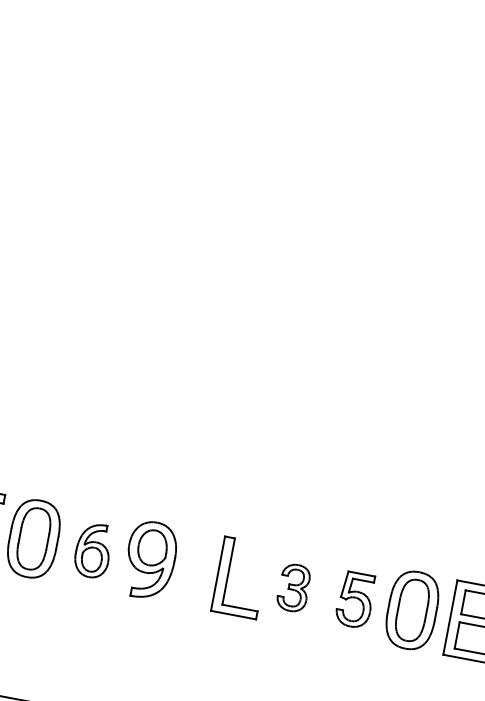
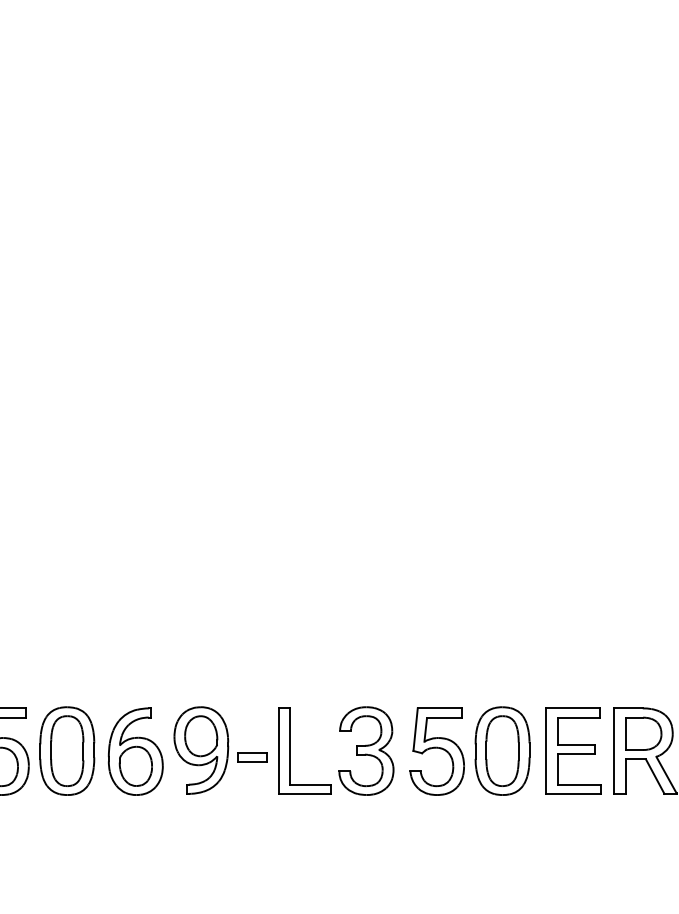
part: (93, 550) -> (135, 751), size x1.43
part: (193, 574) -> (252, 757), added
part: (294, 587) -> (366, 750), size x1.67
part: (354, 599) -> (436, 751), size x1.43

